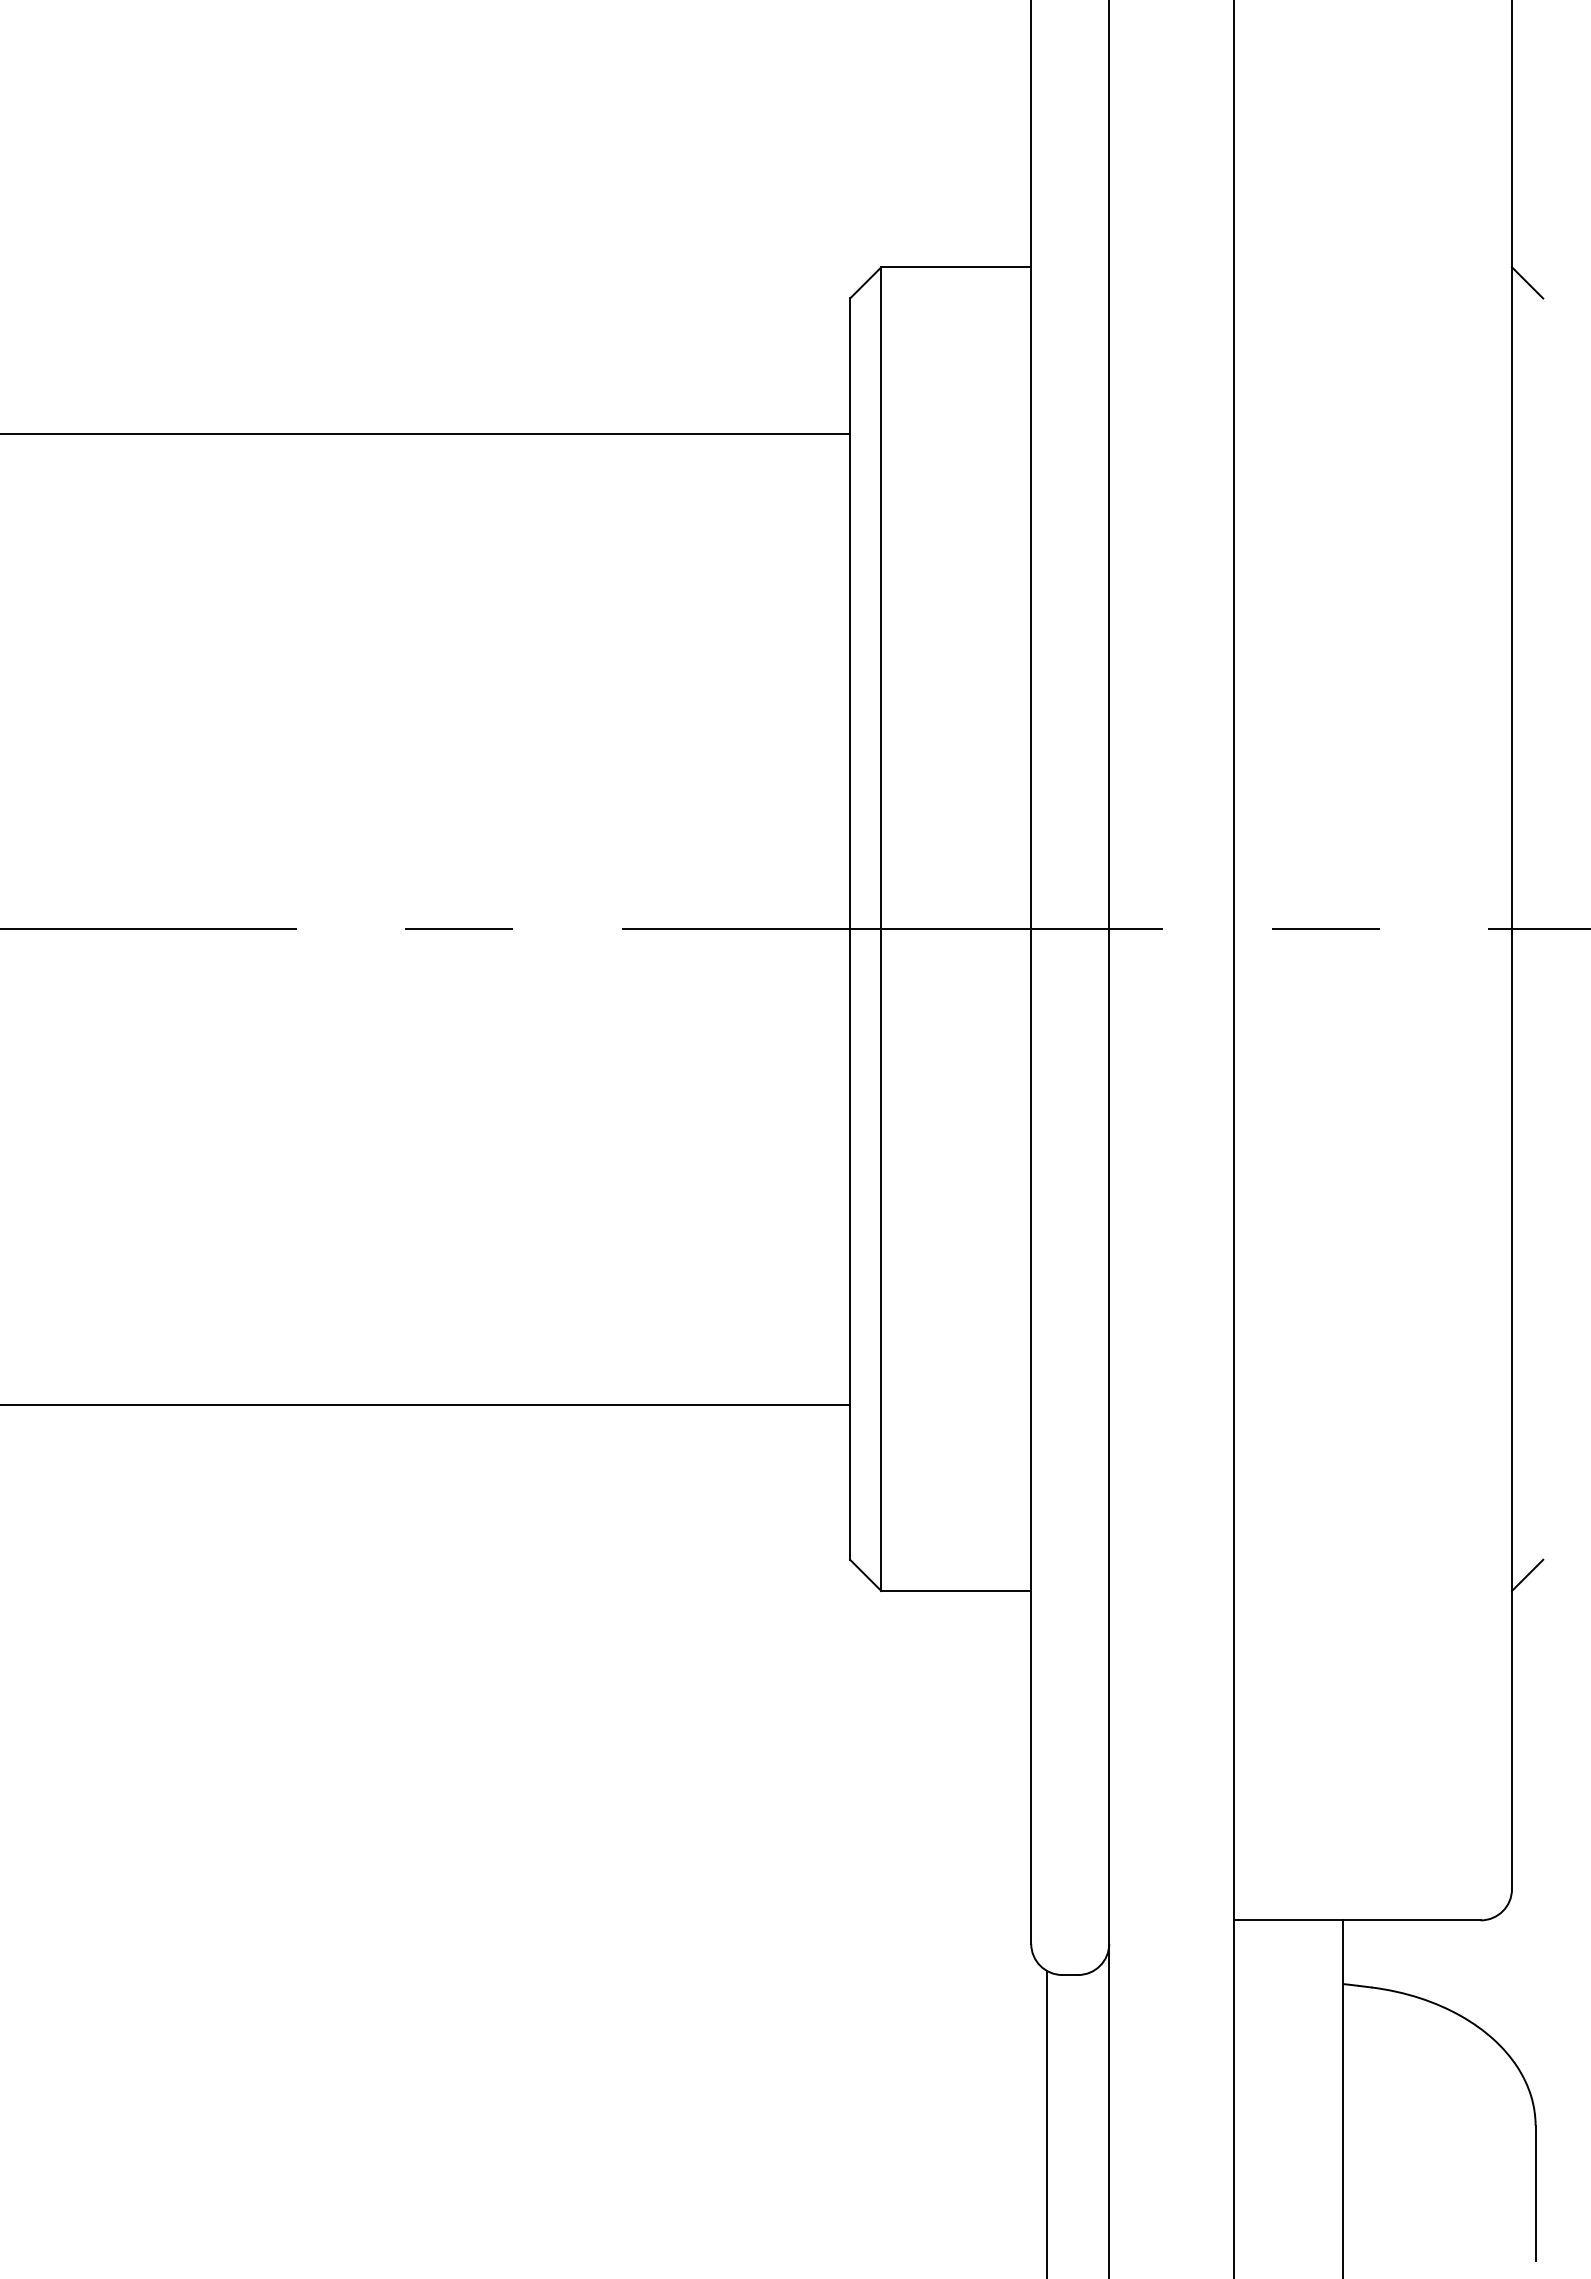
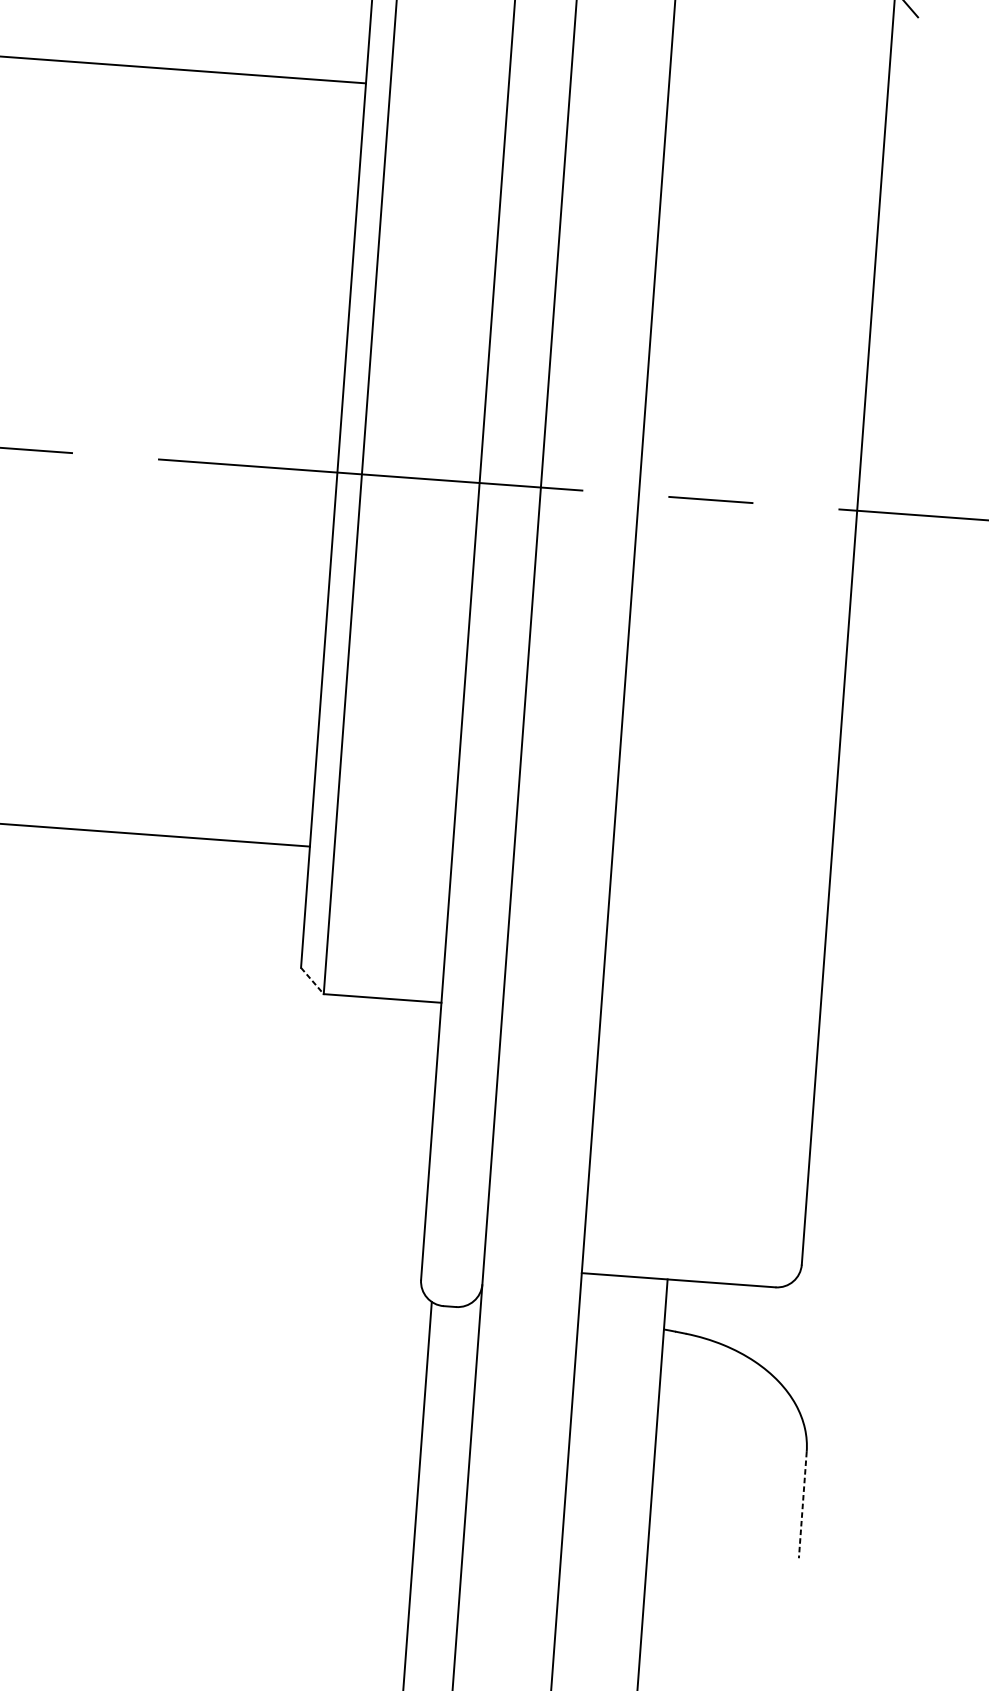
line: (866, 1575) -> (313, 981), solid -> dashed
line: (1527, 1575) -> (832, 1019), removed
line: (1535, 2193) -> (802, 1504), solid -> dashed

